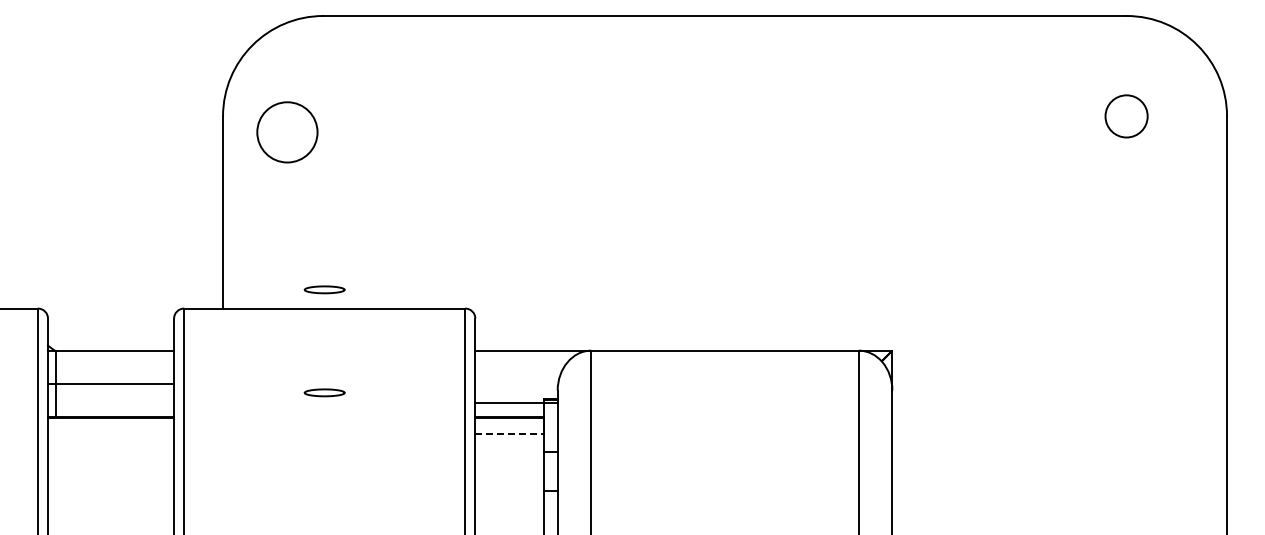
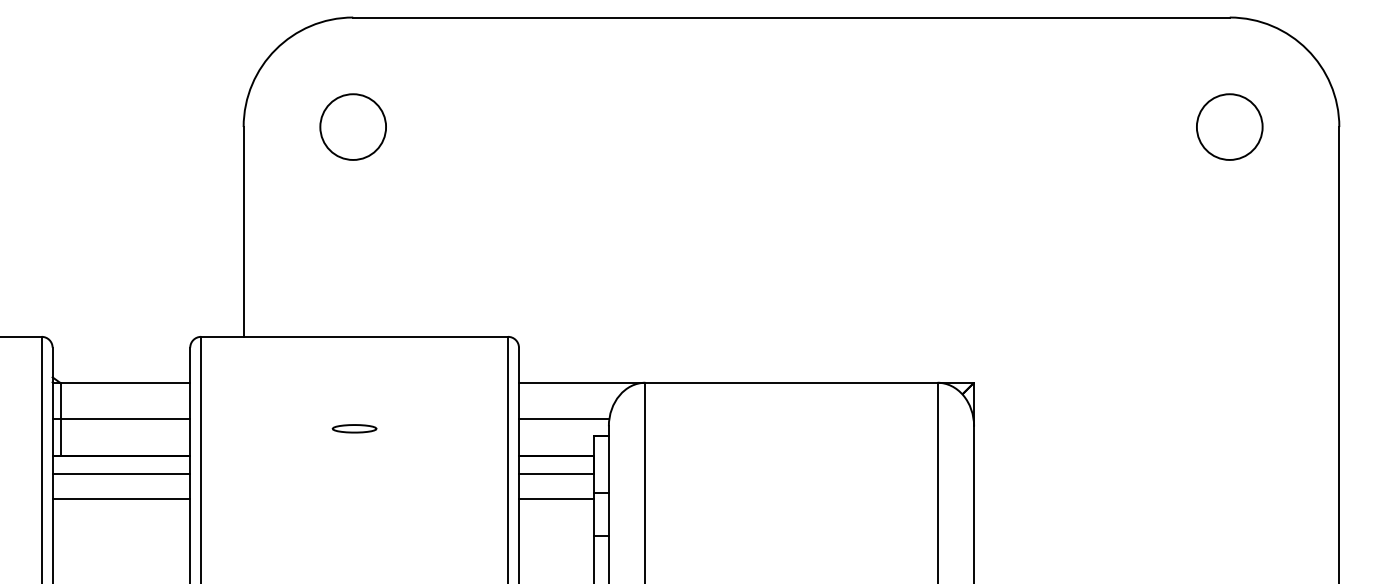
circle: (1126, 116) -> (1229, 127), size x1.43
circle: (287, 132) -> (353, 127), moved
part: (324, 289) -> (354, 316), removed
line: (516, 403) -> (563, 419), moved
line: (111, 433) -> (121, 473), added
line: (510, 433) -> (557, 473), dashed -> solid
line: (111, 457) -> (121, 499), added
line: (509, 457) -> (556, 499), added

